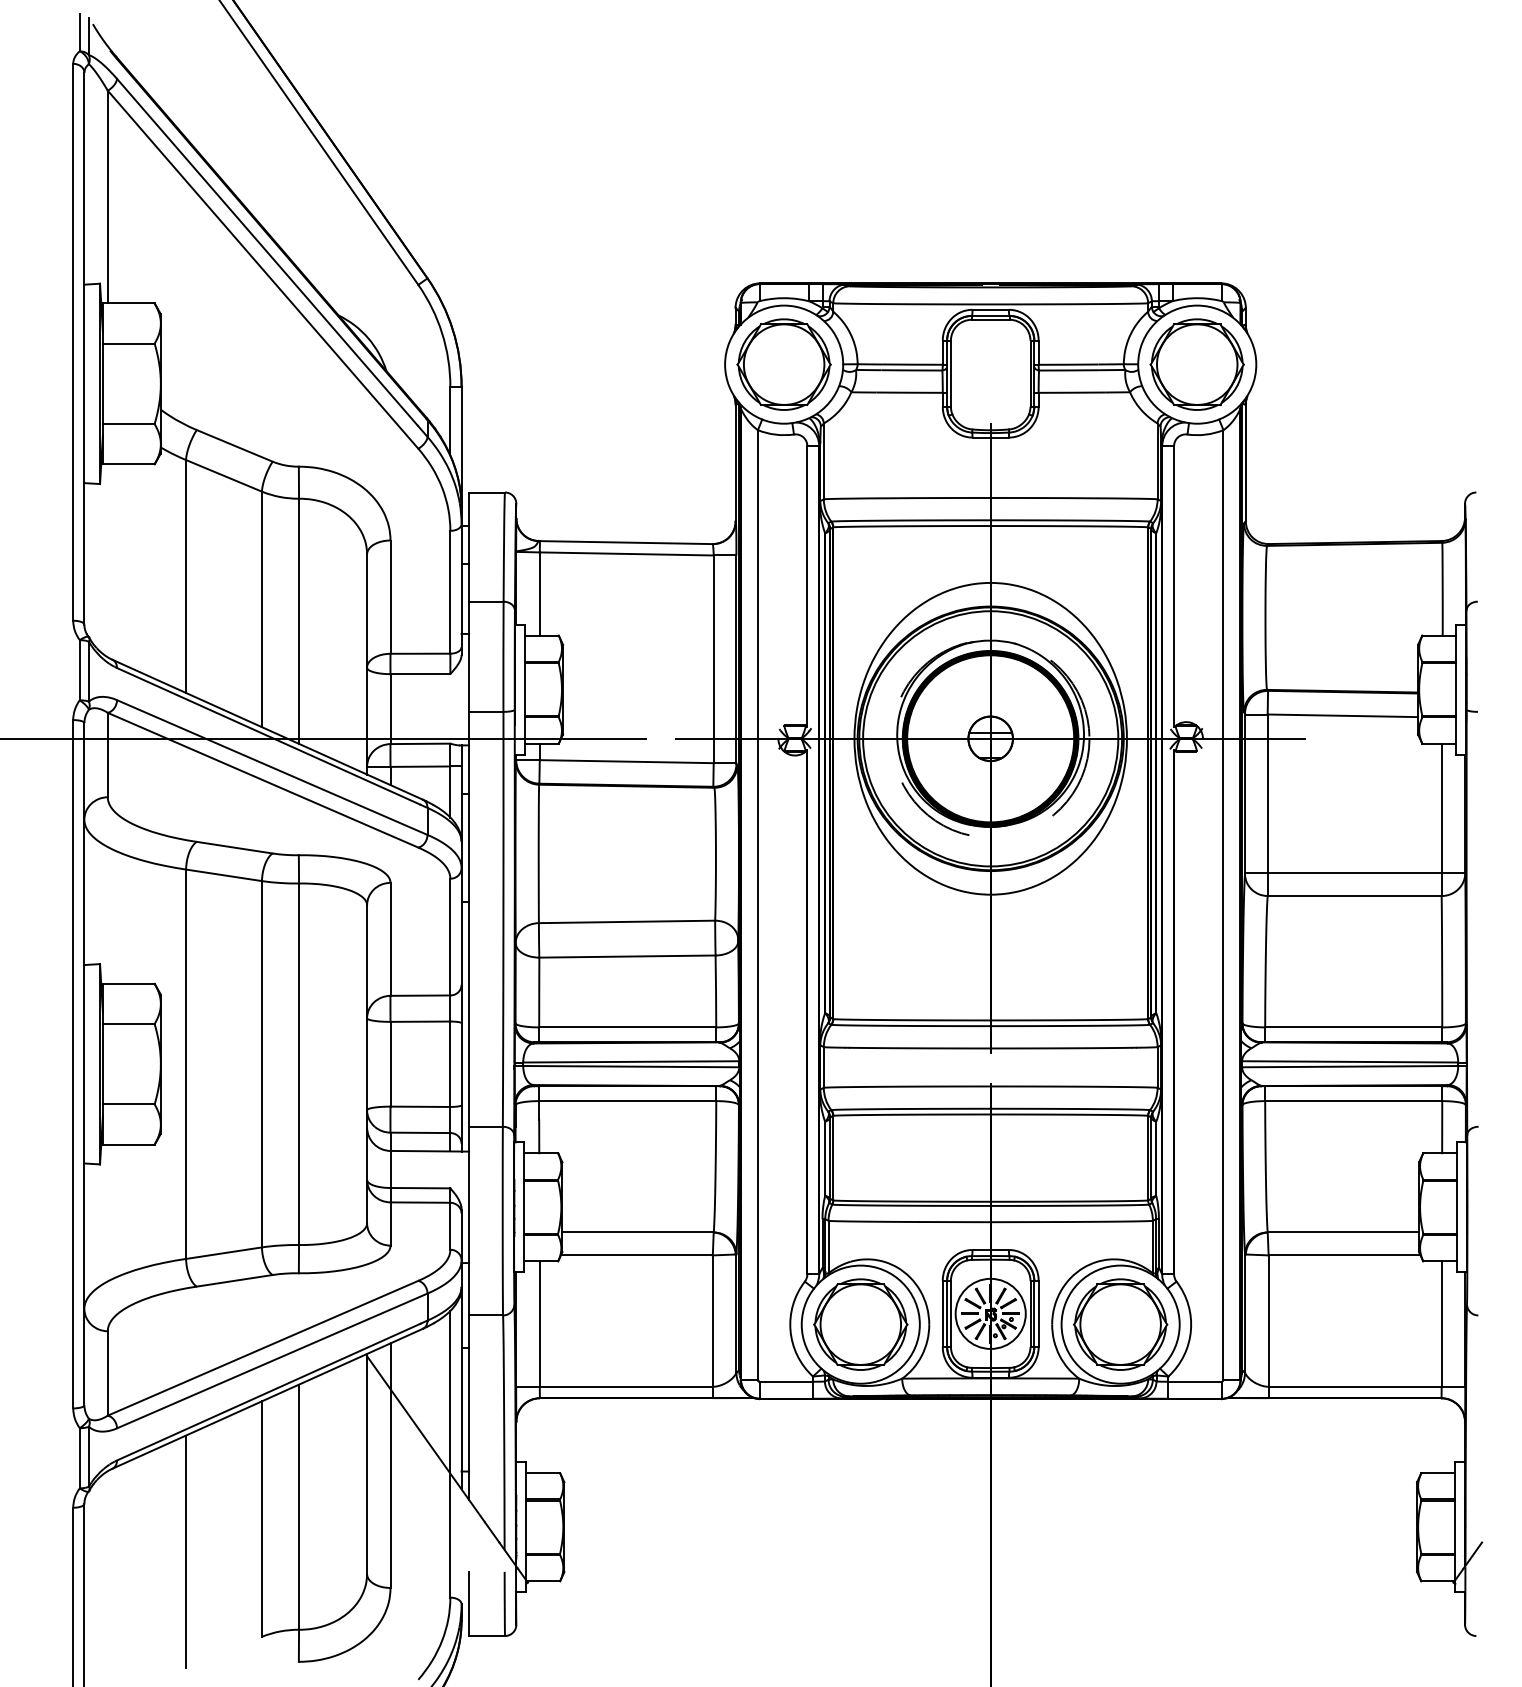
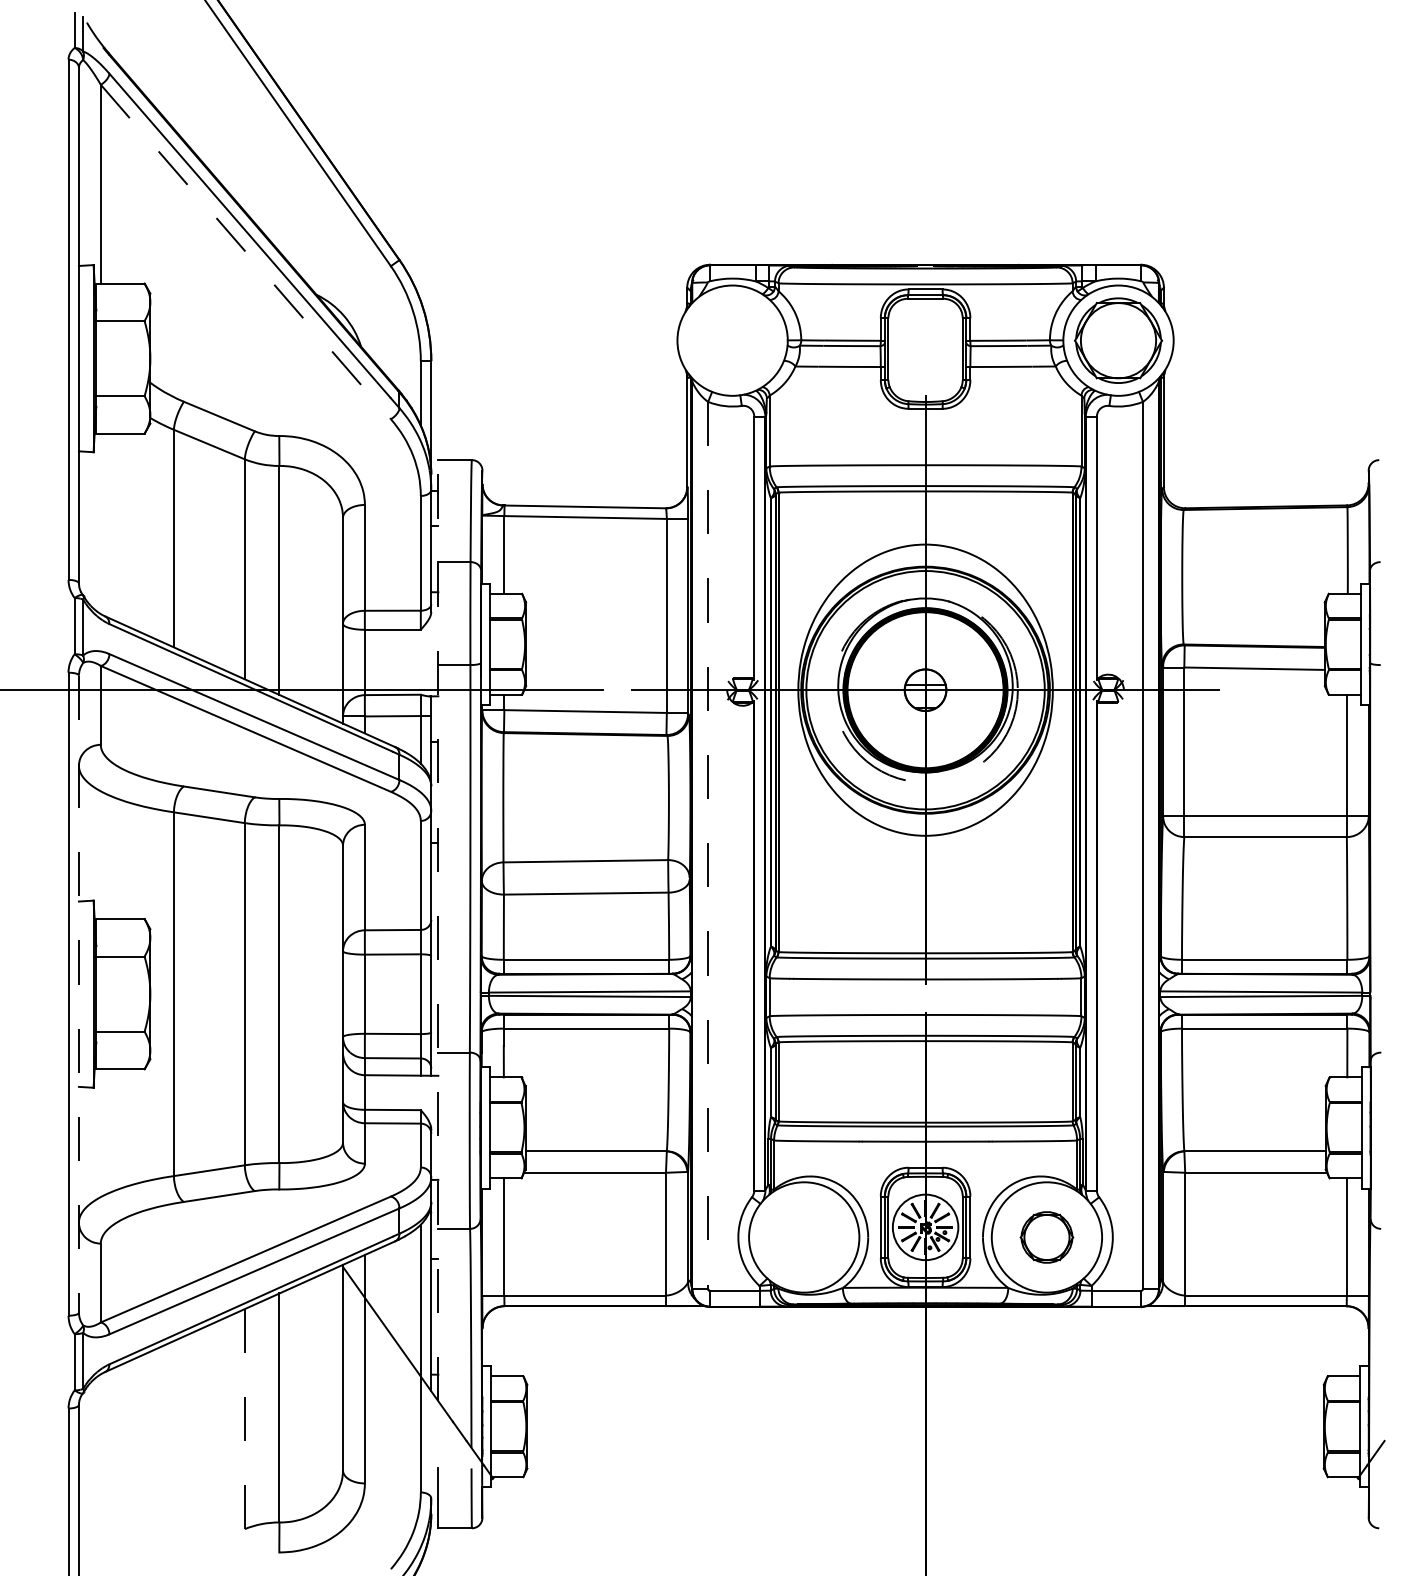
line: (263, 270) -> (246, 252), solid -> dashed
part: (784, 364) -> (732, 340), removed
line: (758, 905) -> (708, 845), solid -> dashed
line: (469, 996) -> (438, 930), solid -> dashed
line: (83, 1064) -> (78, 994), solid -> dashed
part: (860, 1324) -> (803, 1237), removed
part: (1120, 1324) -> (1046, 1237), size x0.6
line: (261, 1518) -> (244, 1418), solid -> dashed
line: (185, 1551) -> (173, 1449), removed

